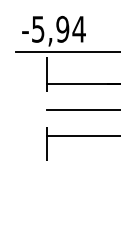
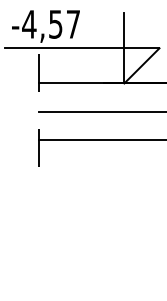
text: (58, 28) -> (51, 23), -5,94 -> -4,57

